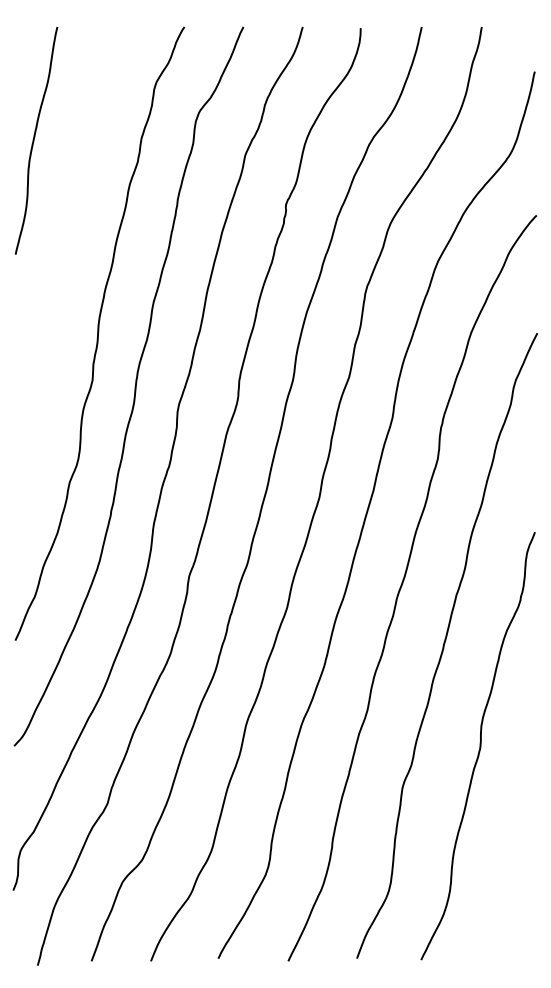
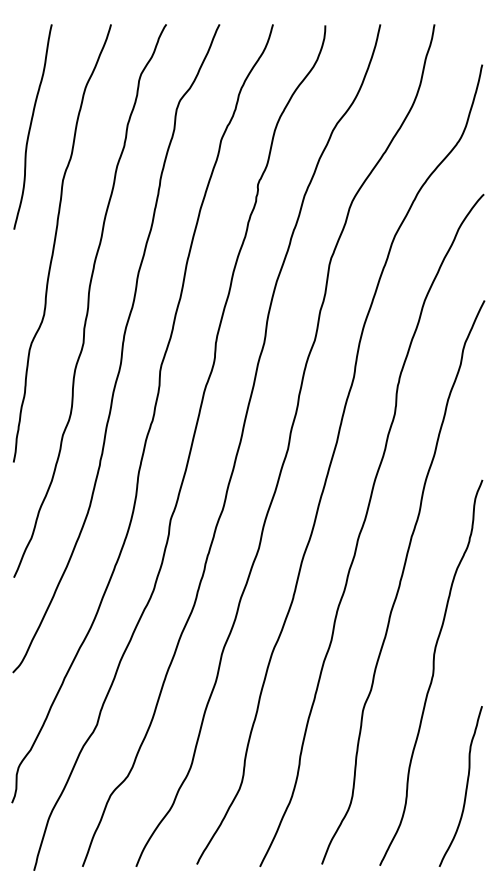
curve: (61, 269) -> (55, 243), added
curve: (516, 874) -> (465, 788), added

